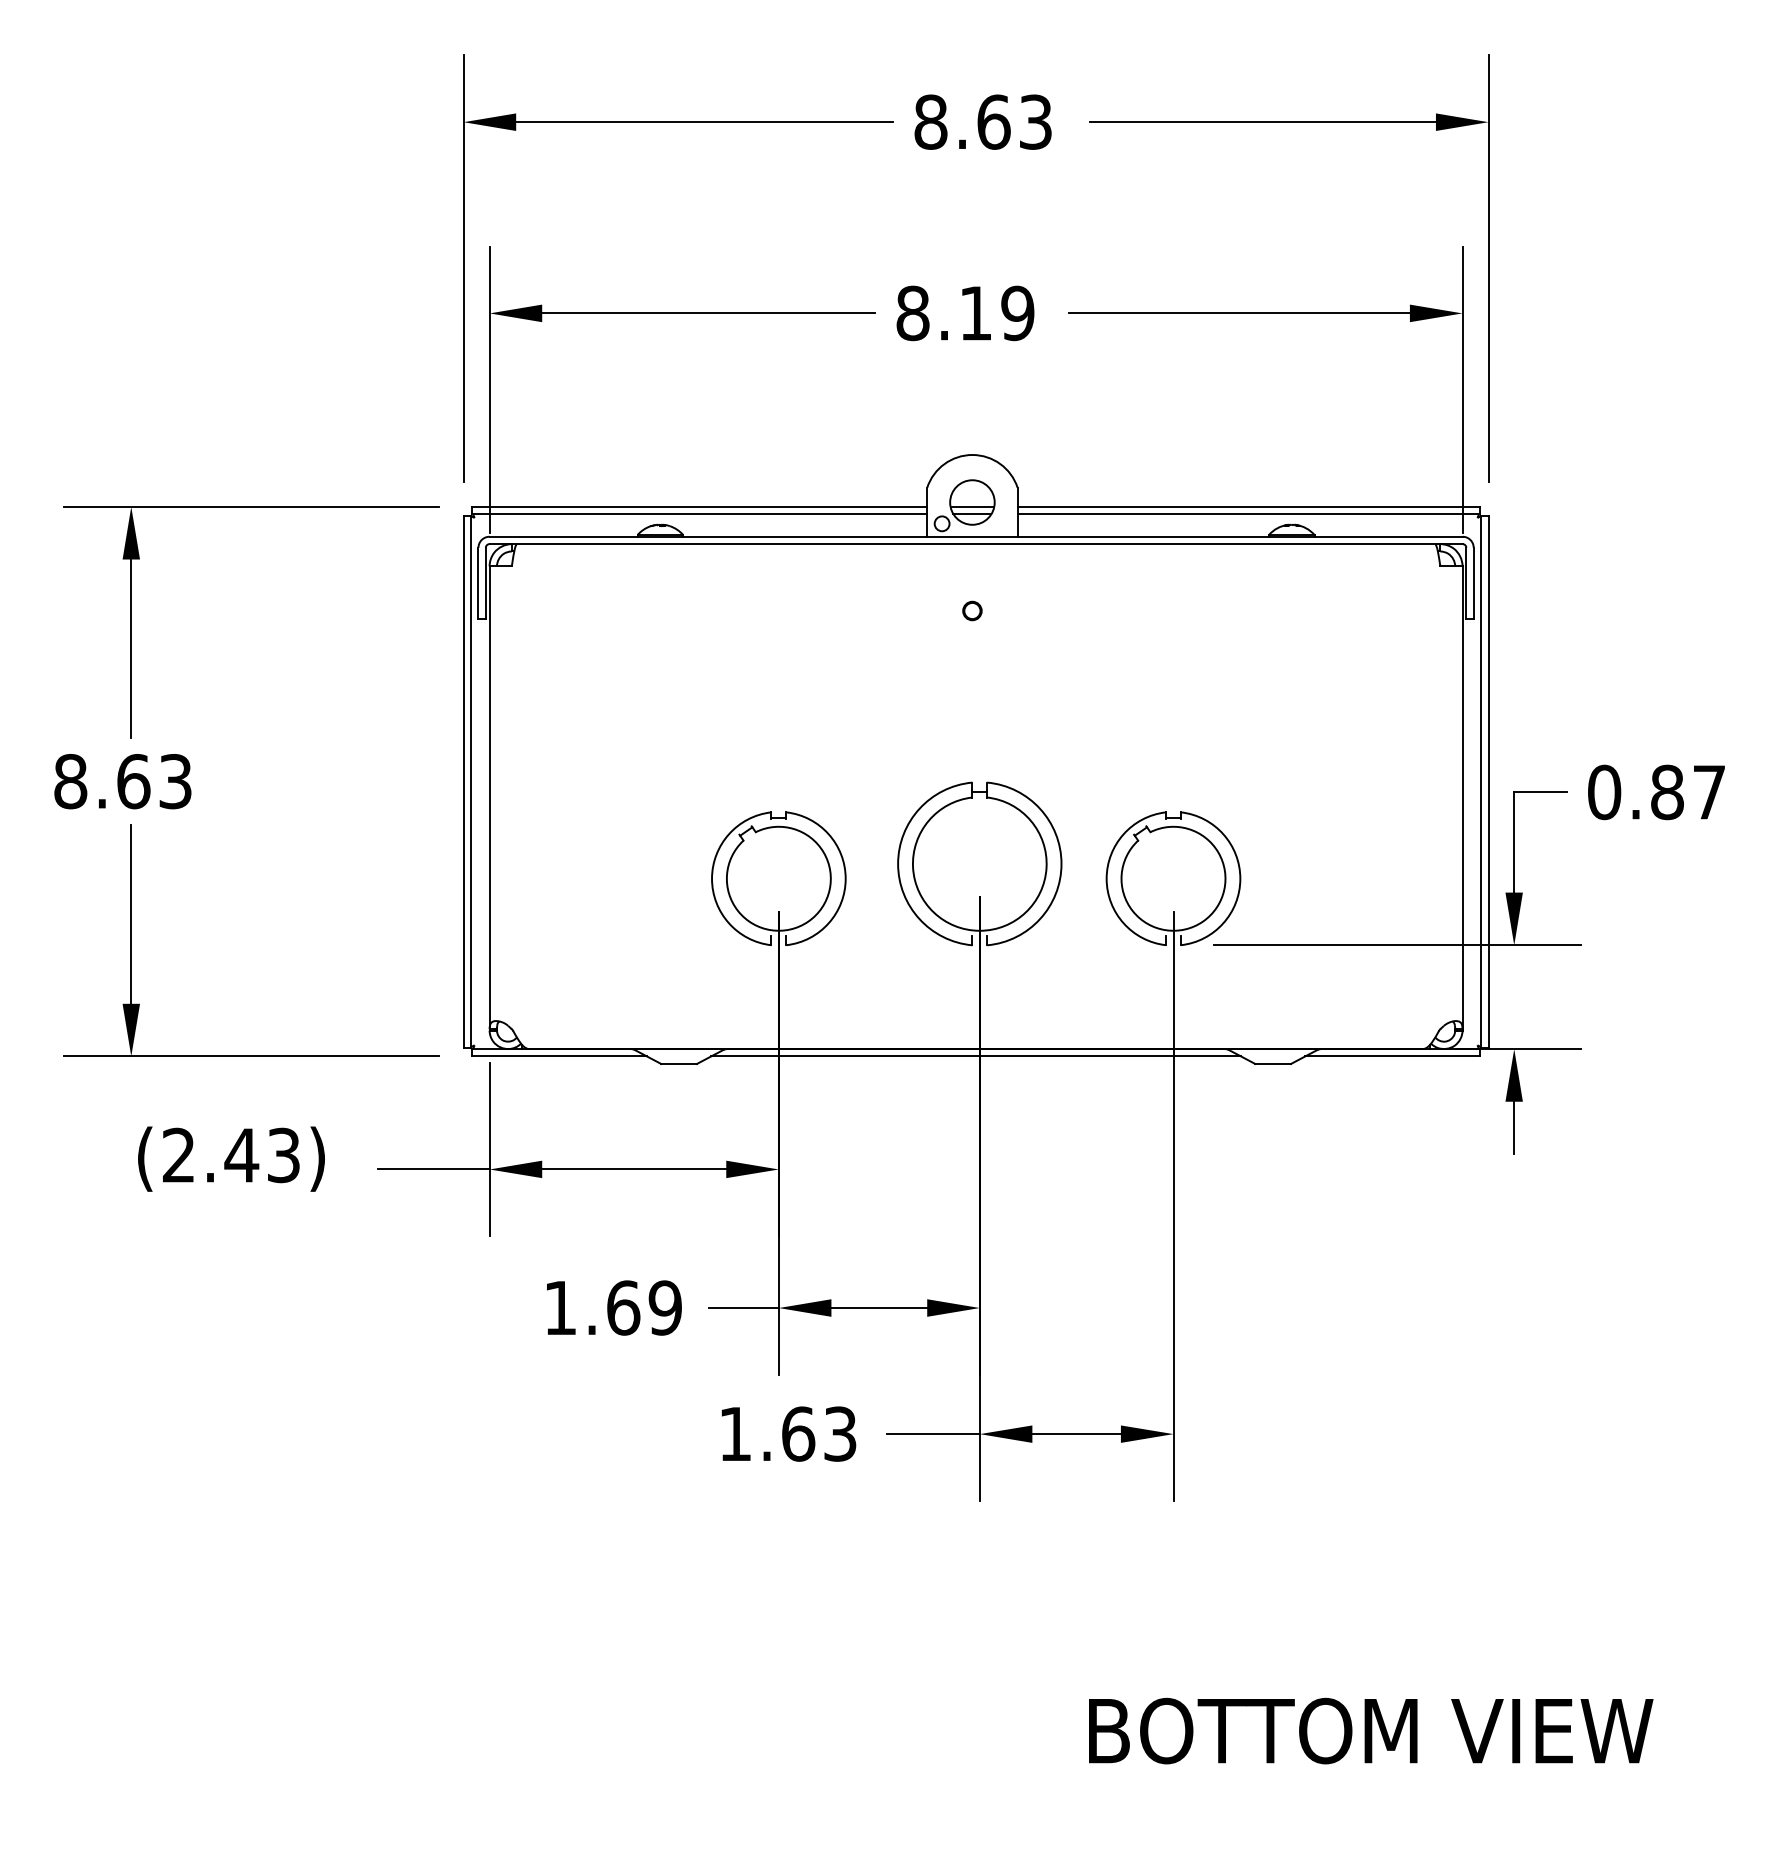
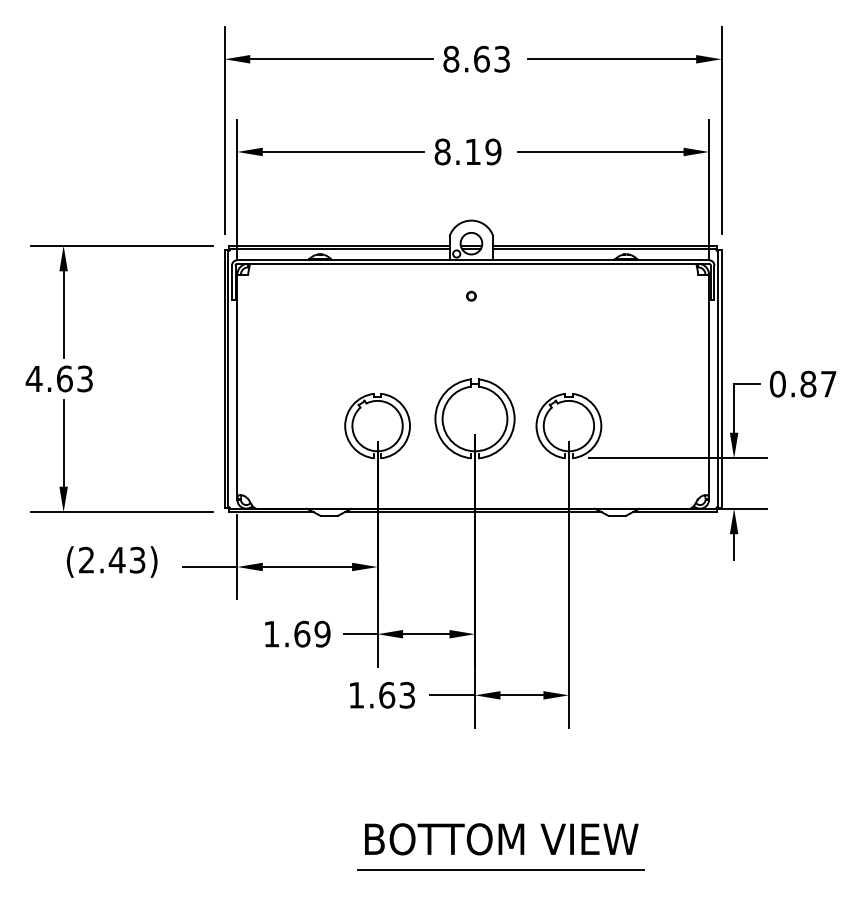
text: (69, 780) -> (33, 378), 8.63 -> 4.63
text: (1370, 1731) -> (501, 839), moved
line: (1034, 1795) -> (501, 870), added

